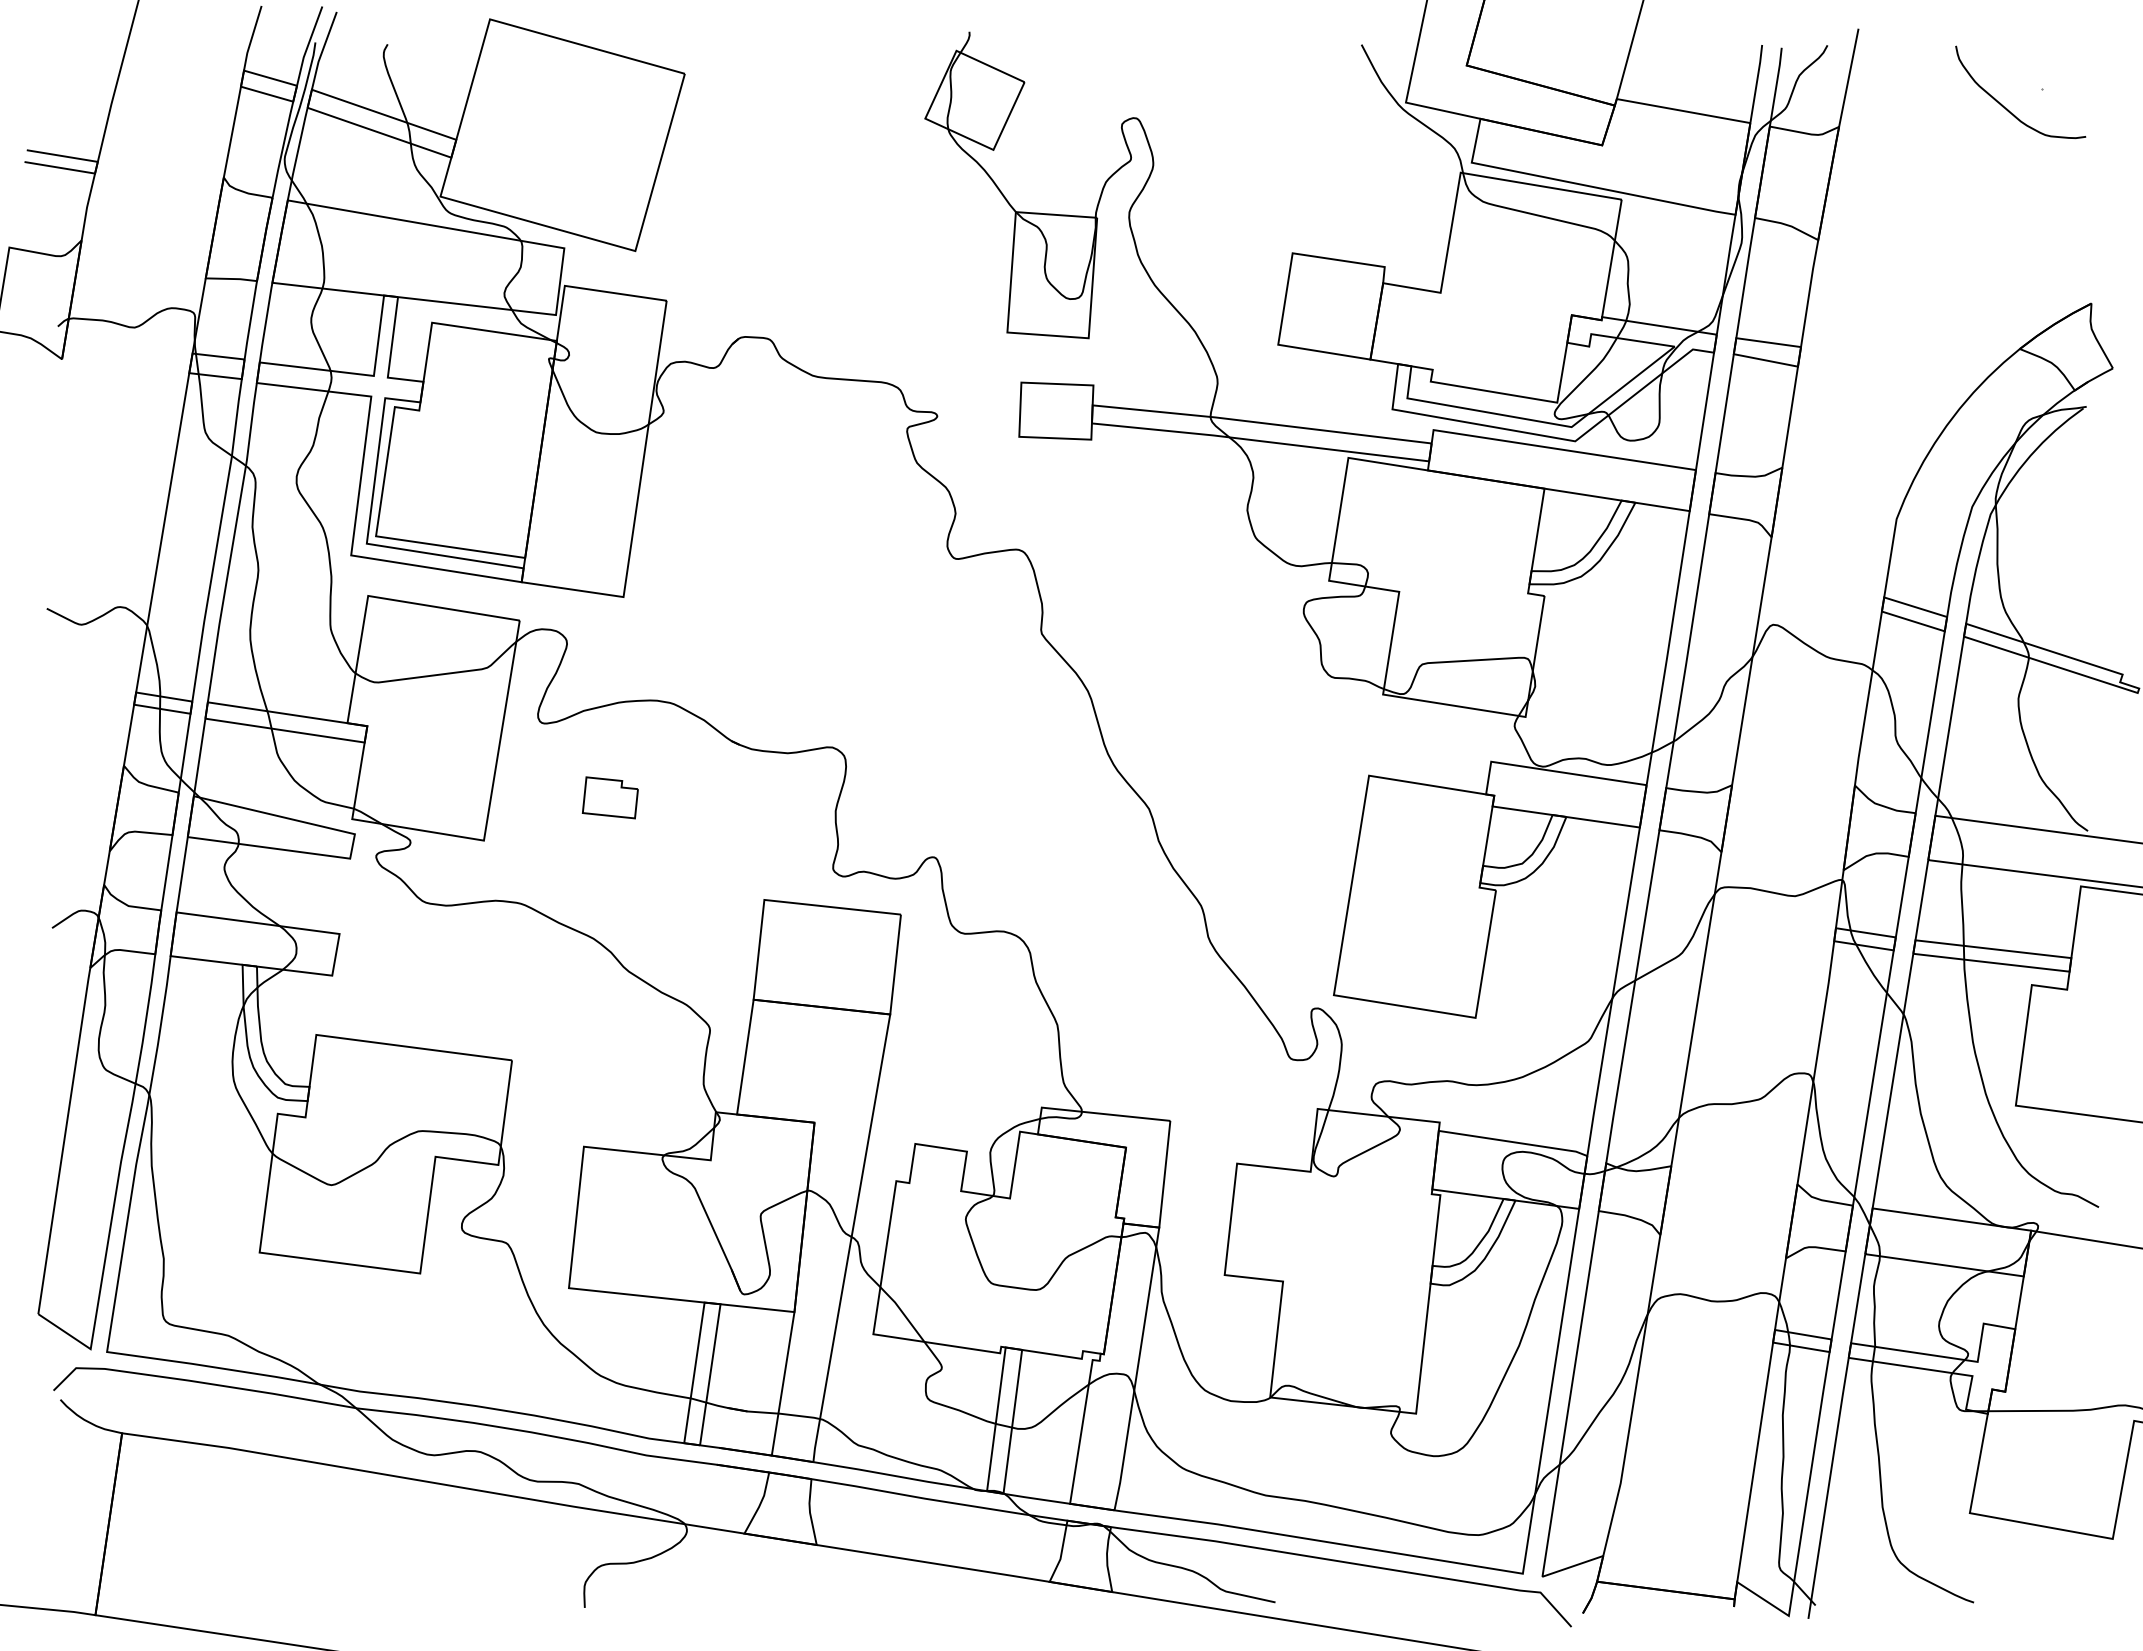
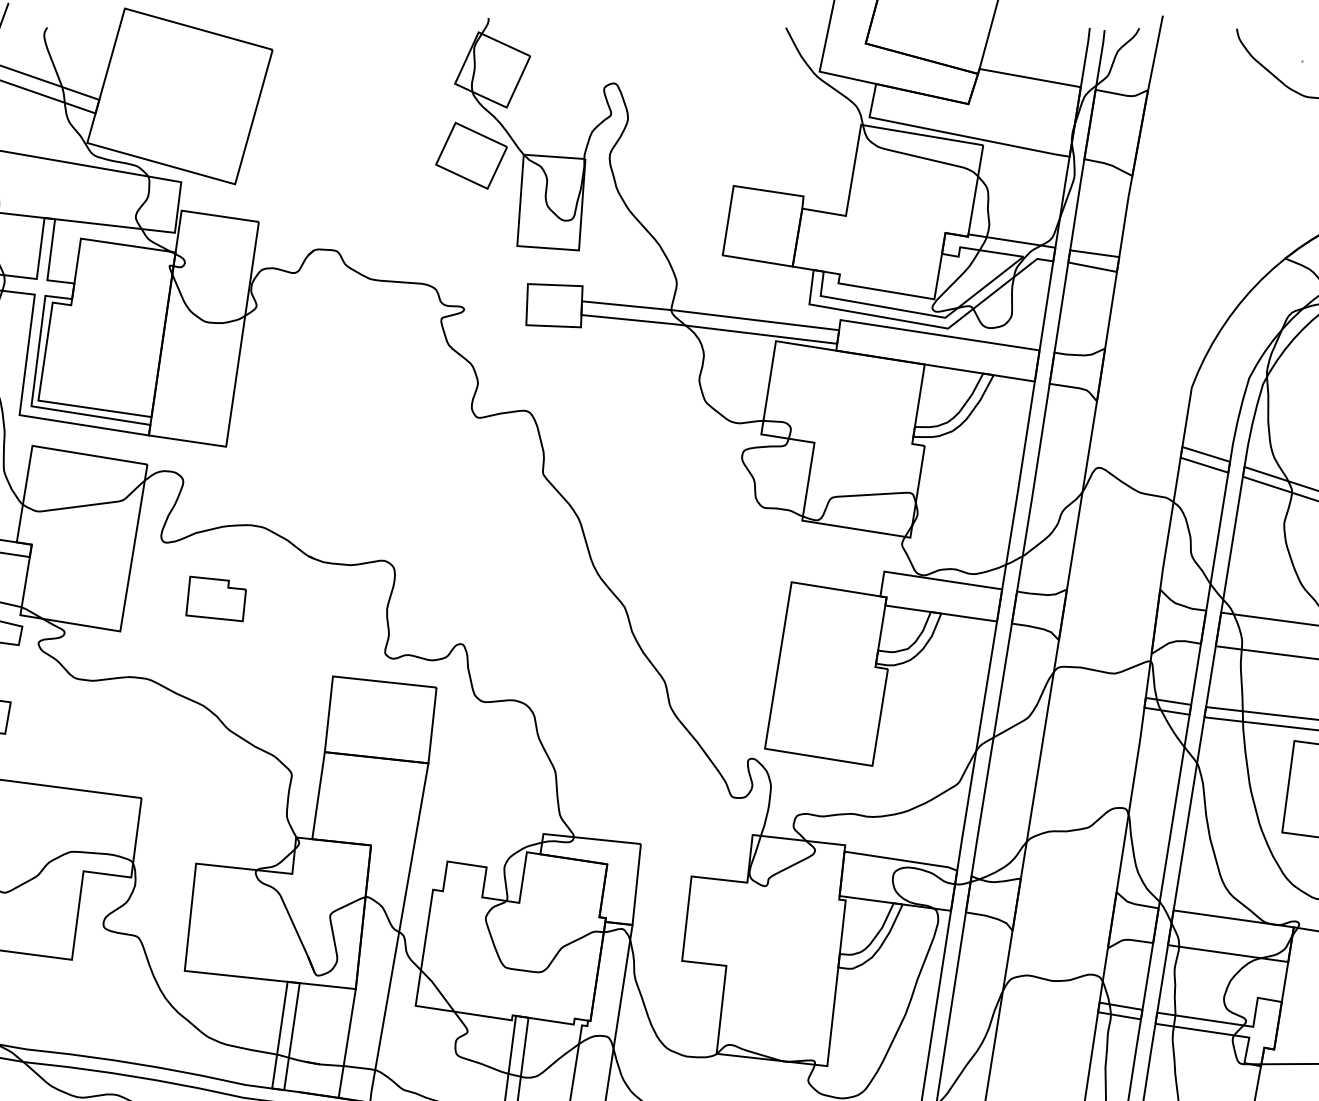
part: (946, 213) -> (471, 155), added
part: (610, 797) -> (216, 598), size x1.43

